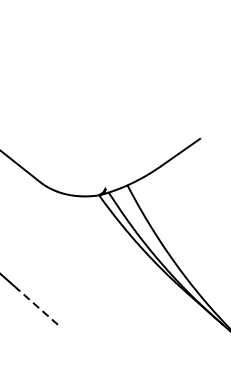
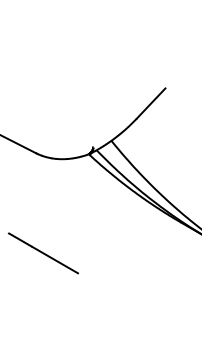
line: (37, 306) -> (55, 260), dashed -> solid

